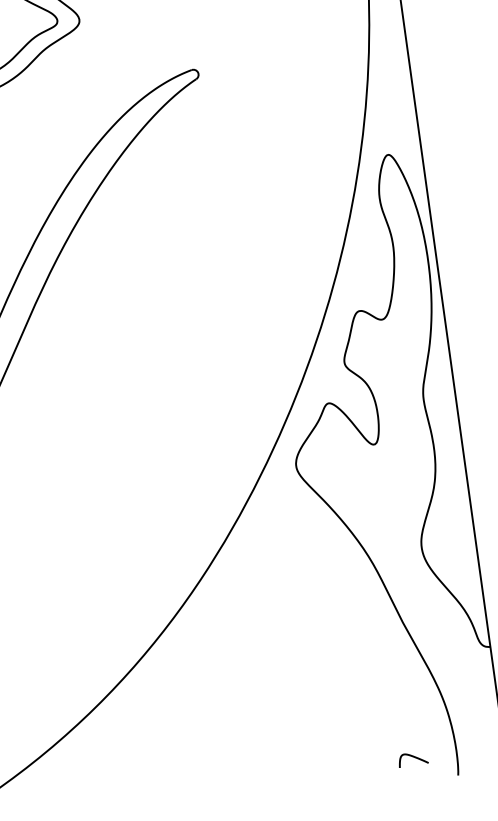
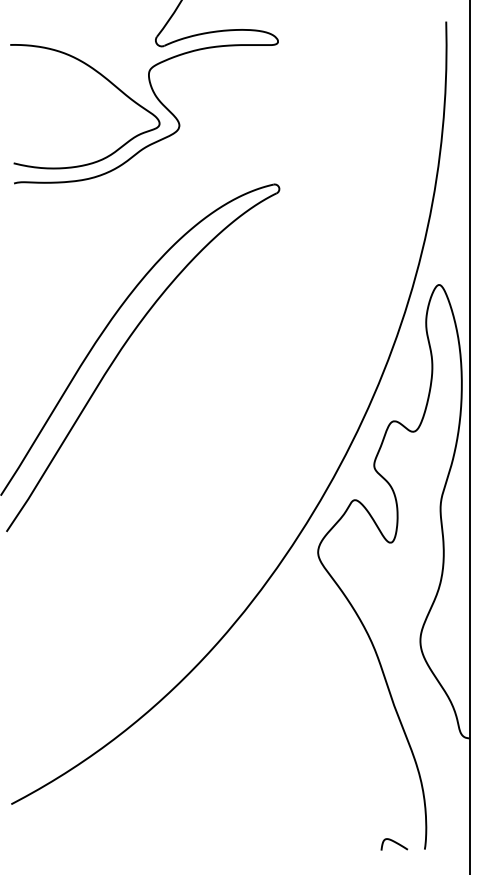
curve: (414, 758) -> (395, 843), moved

